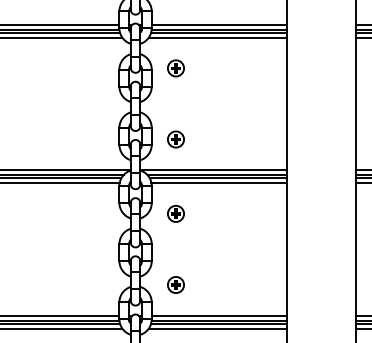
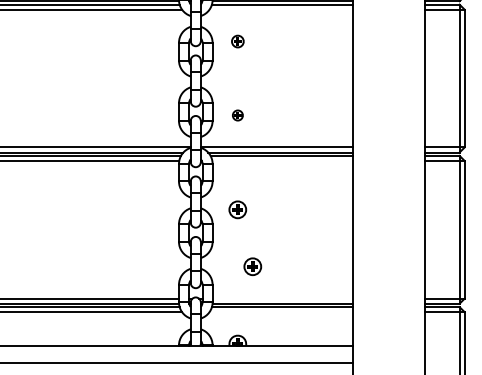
line: (218, 37) -> (281, 9), removed
part: (175, 68) -> (237, 41), size x0.7
part: (175, 139) -> (237, 115), size x0.6
line: (218, 182) -> (282, 160), removed
part: (175, 213) -> (237, 209), moved
part: (175, 284) -> (252, 266), moved
line: (218, 315) -> (282, 298), removed
line: (218, 328) -> (281, 312), removed

